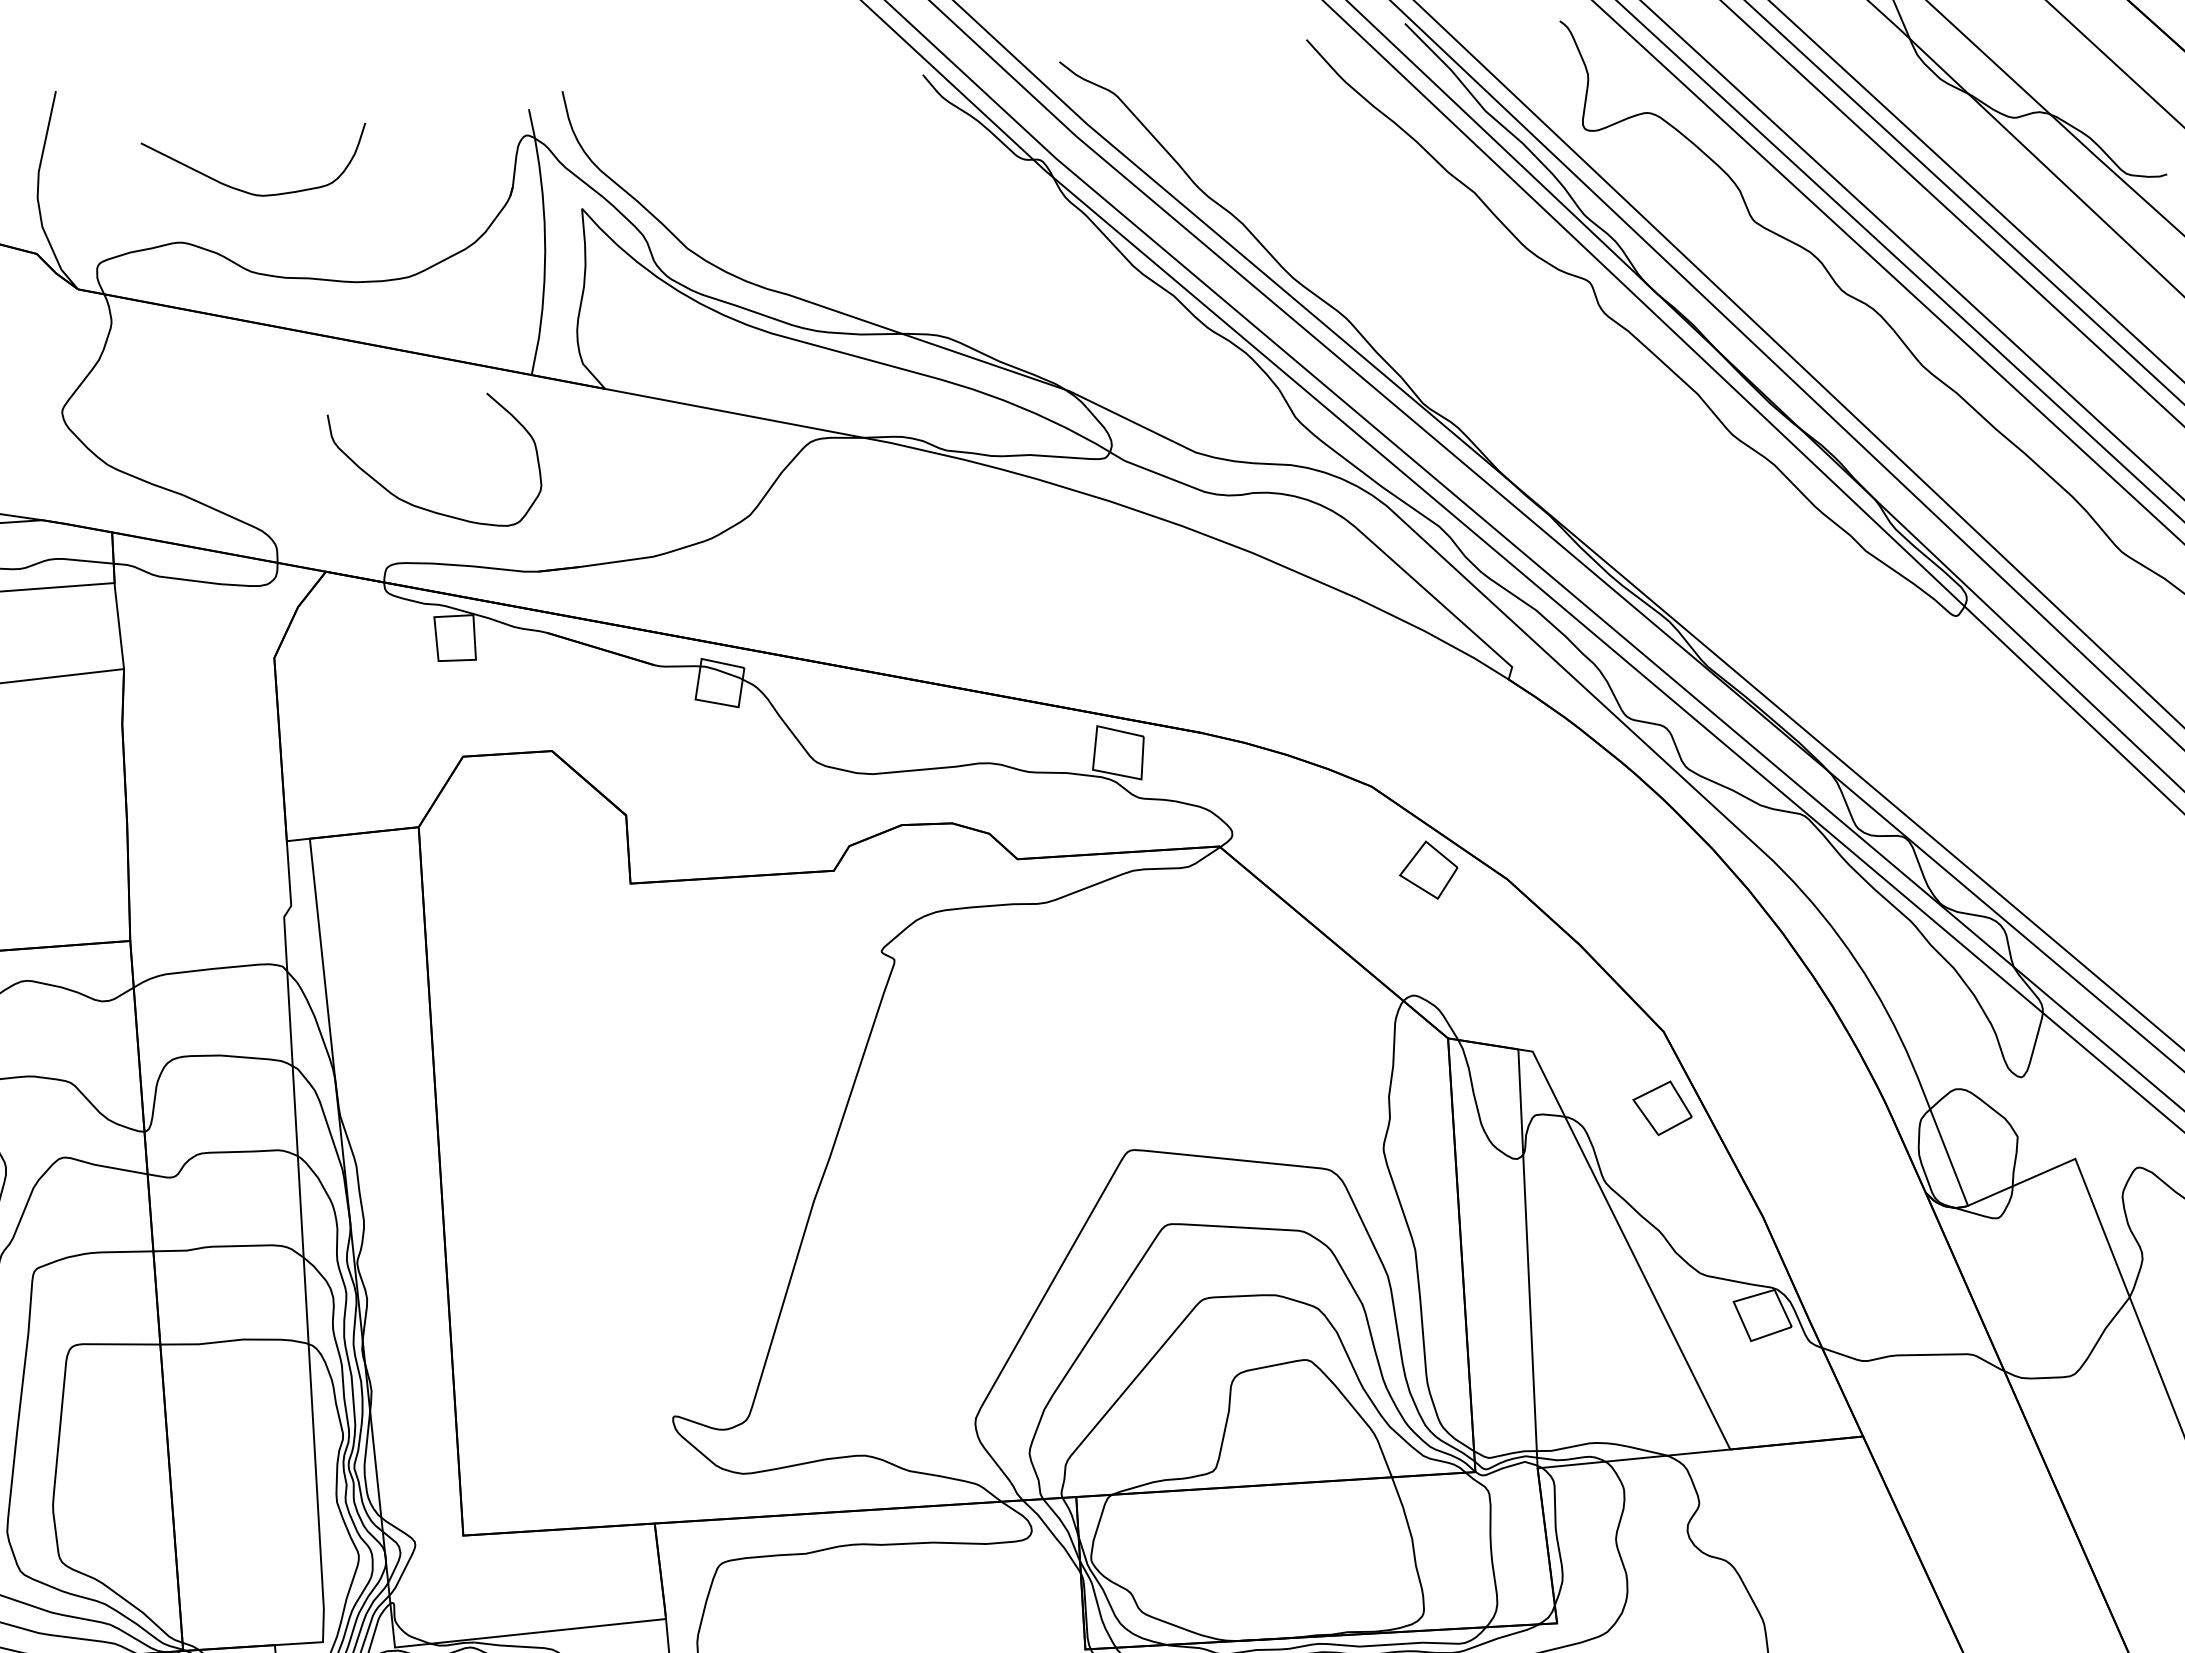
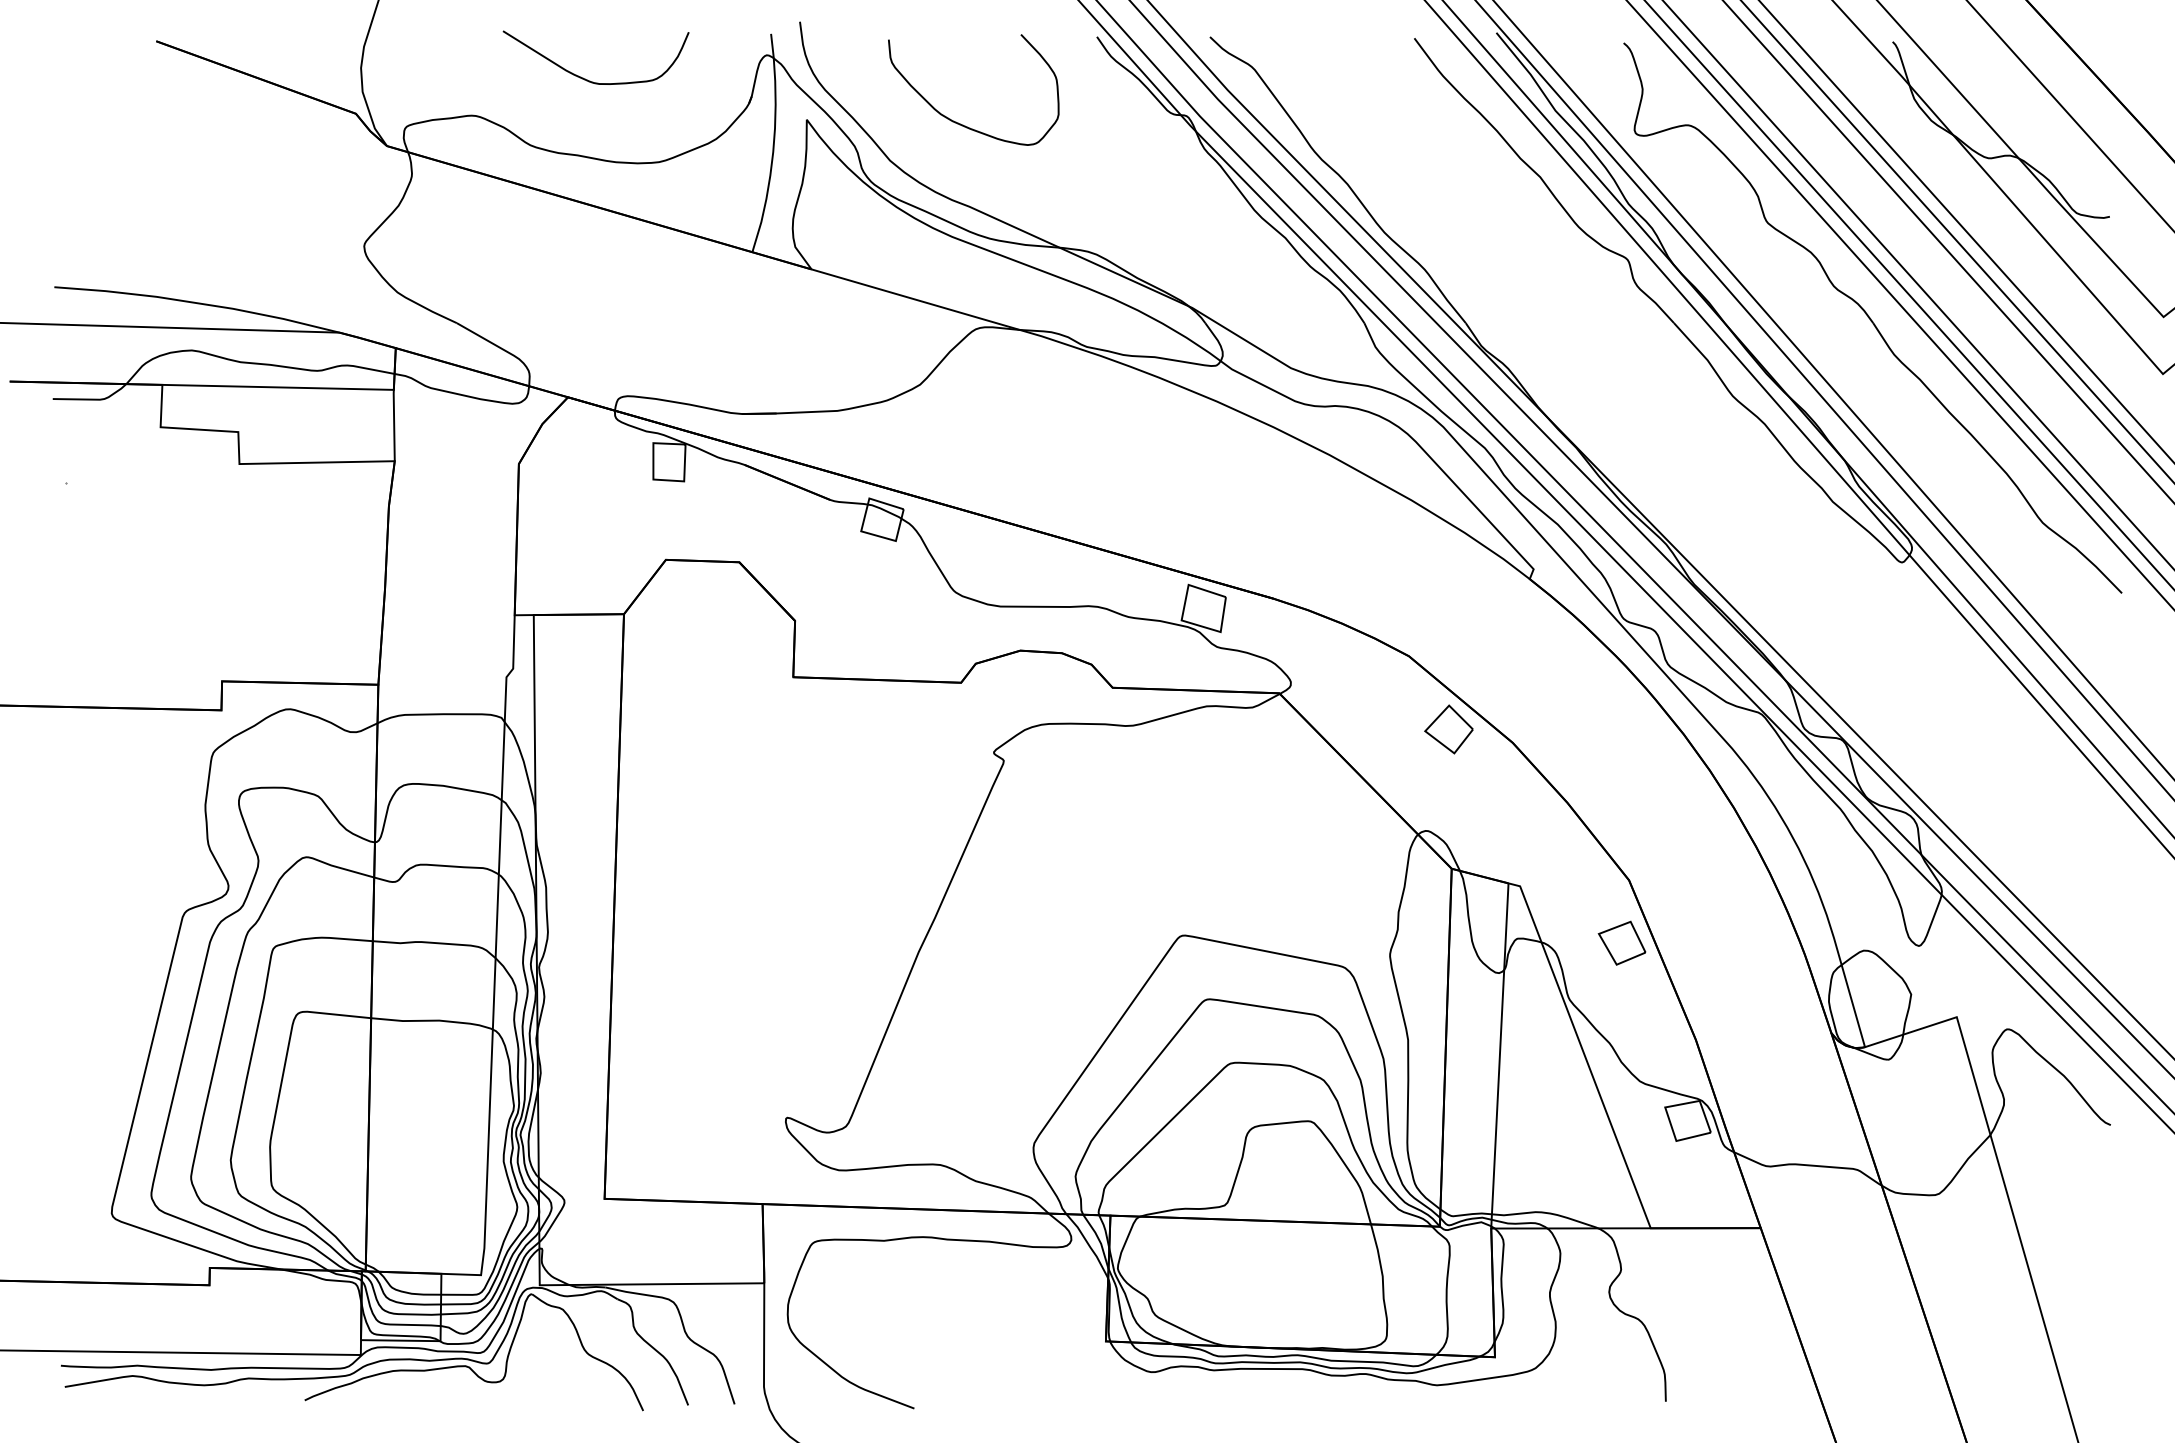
curve: (245, 190) -> (585, 78), moved
curve: (418, 505) -> (956, 121), moved

